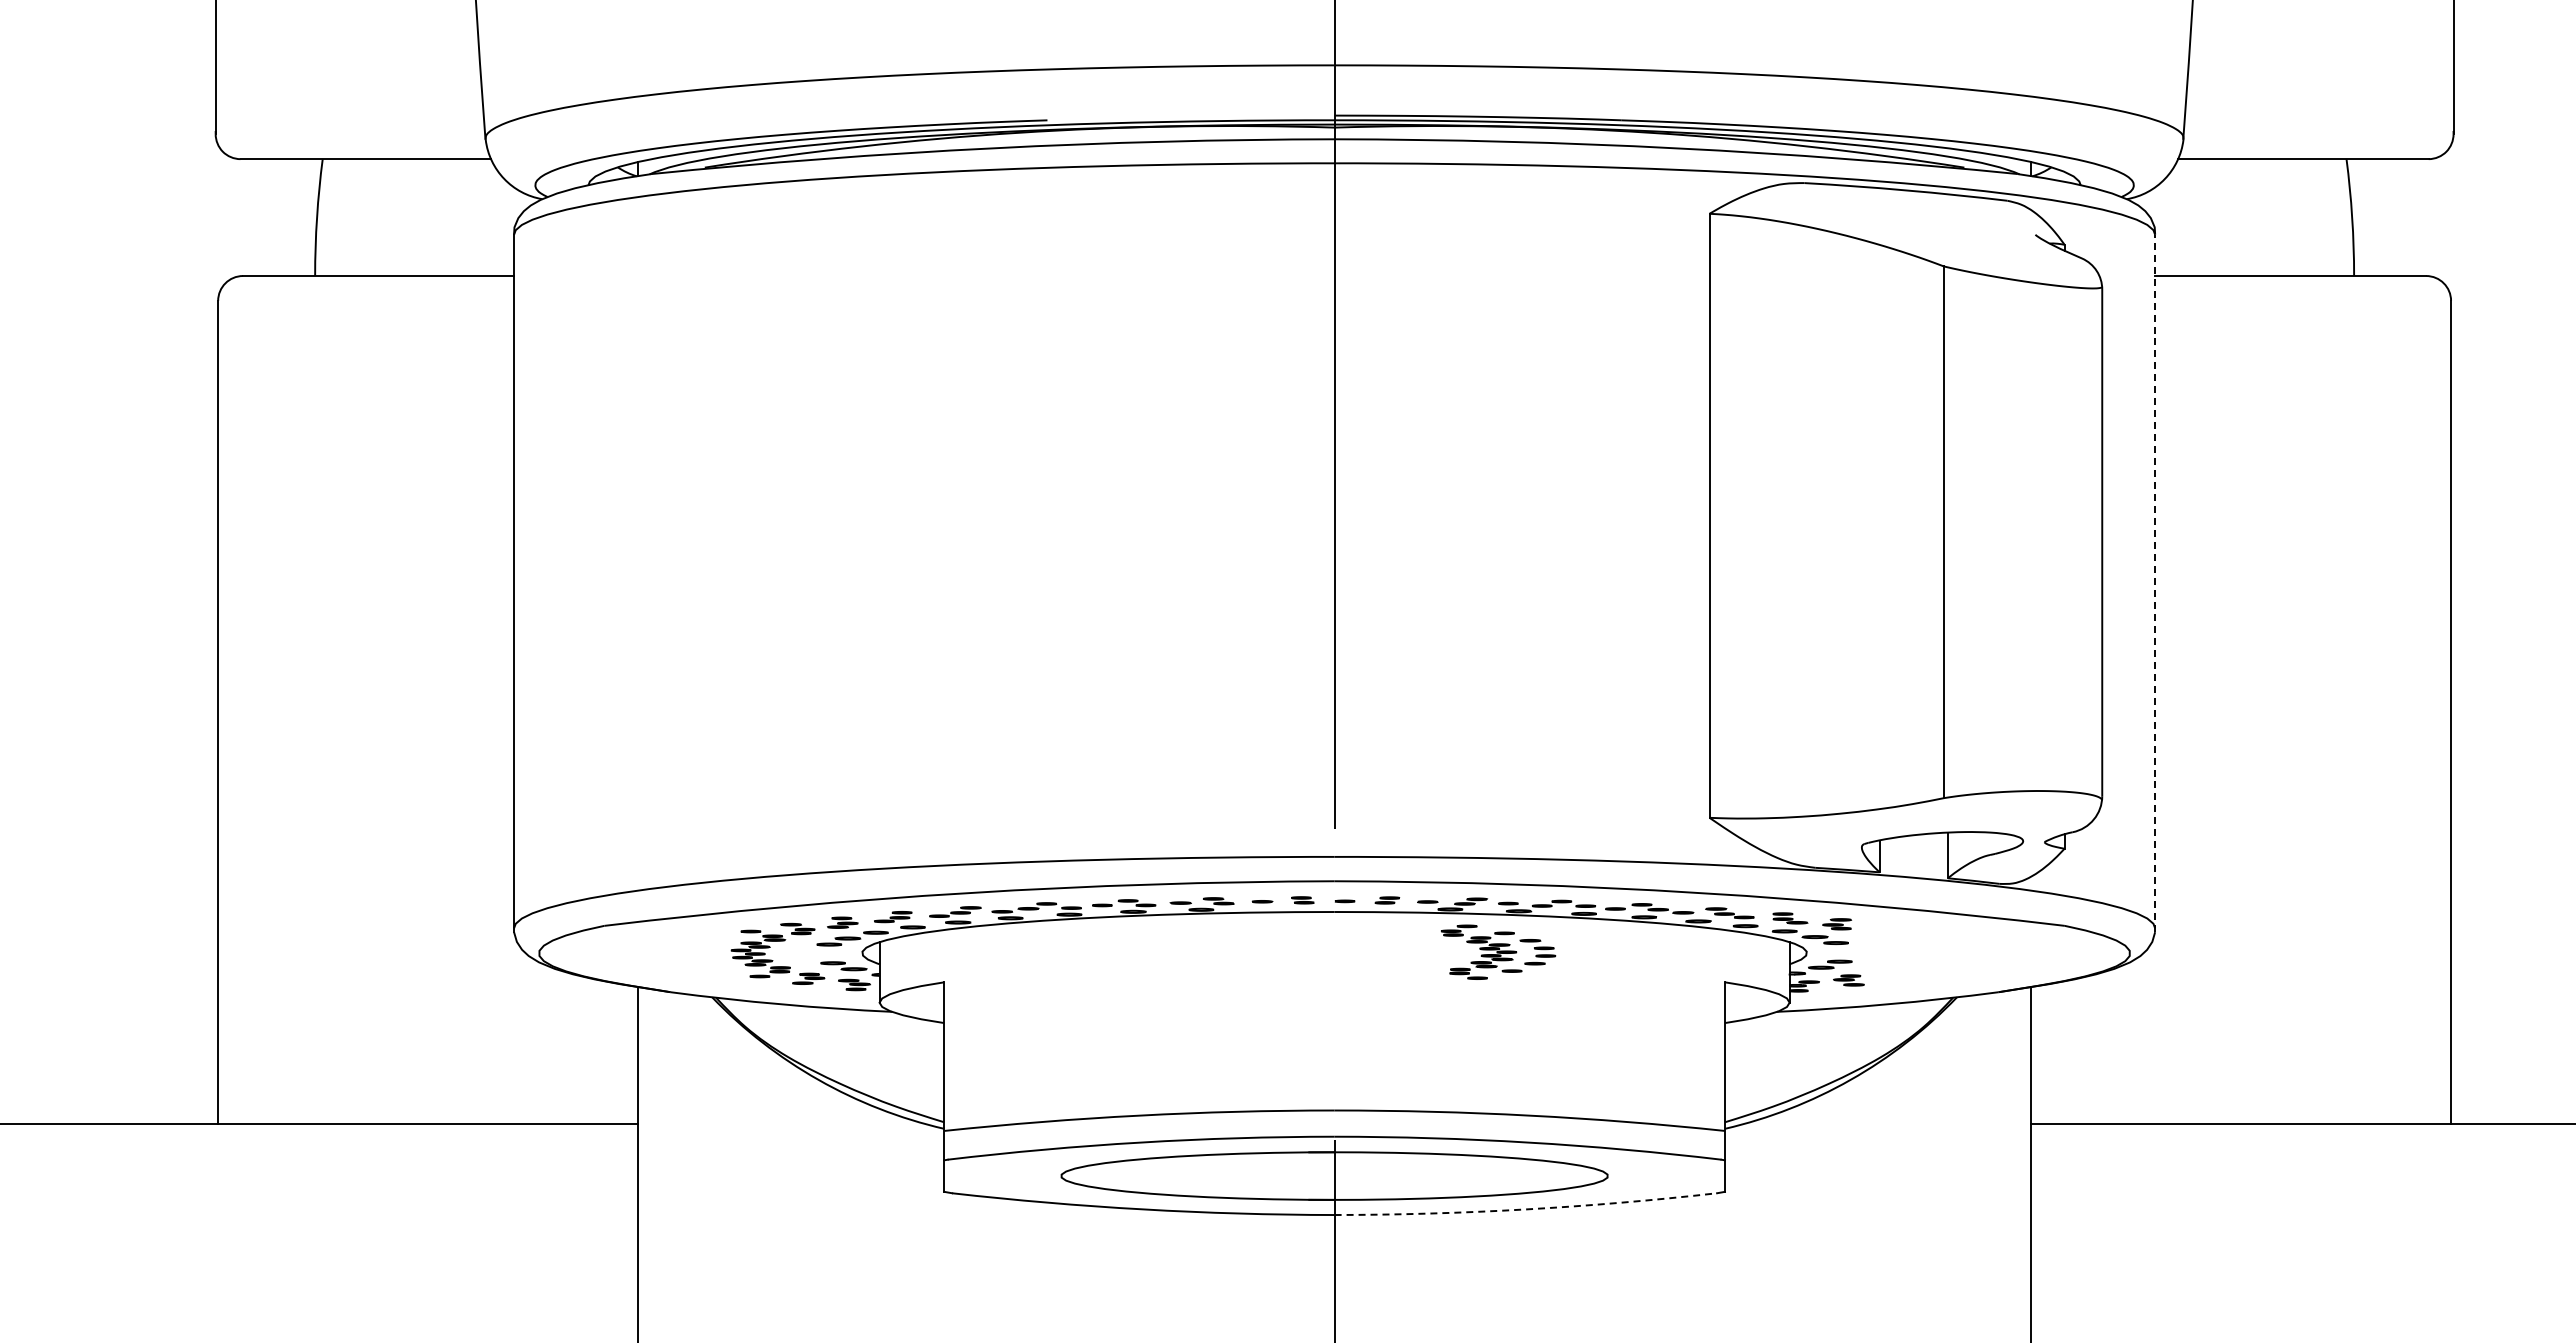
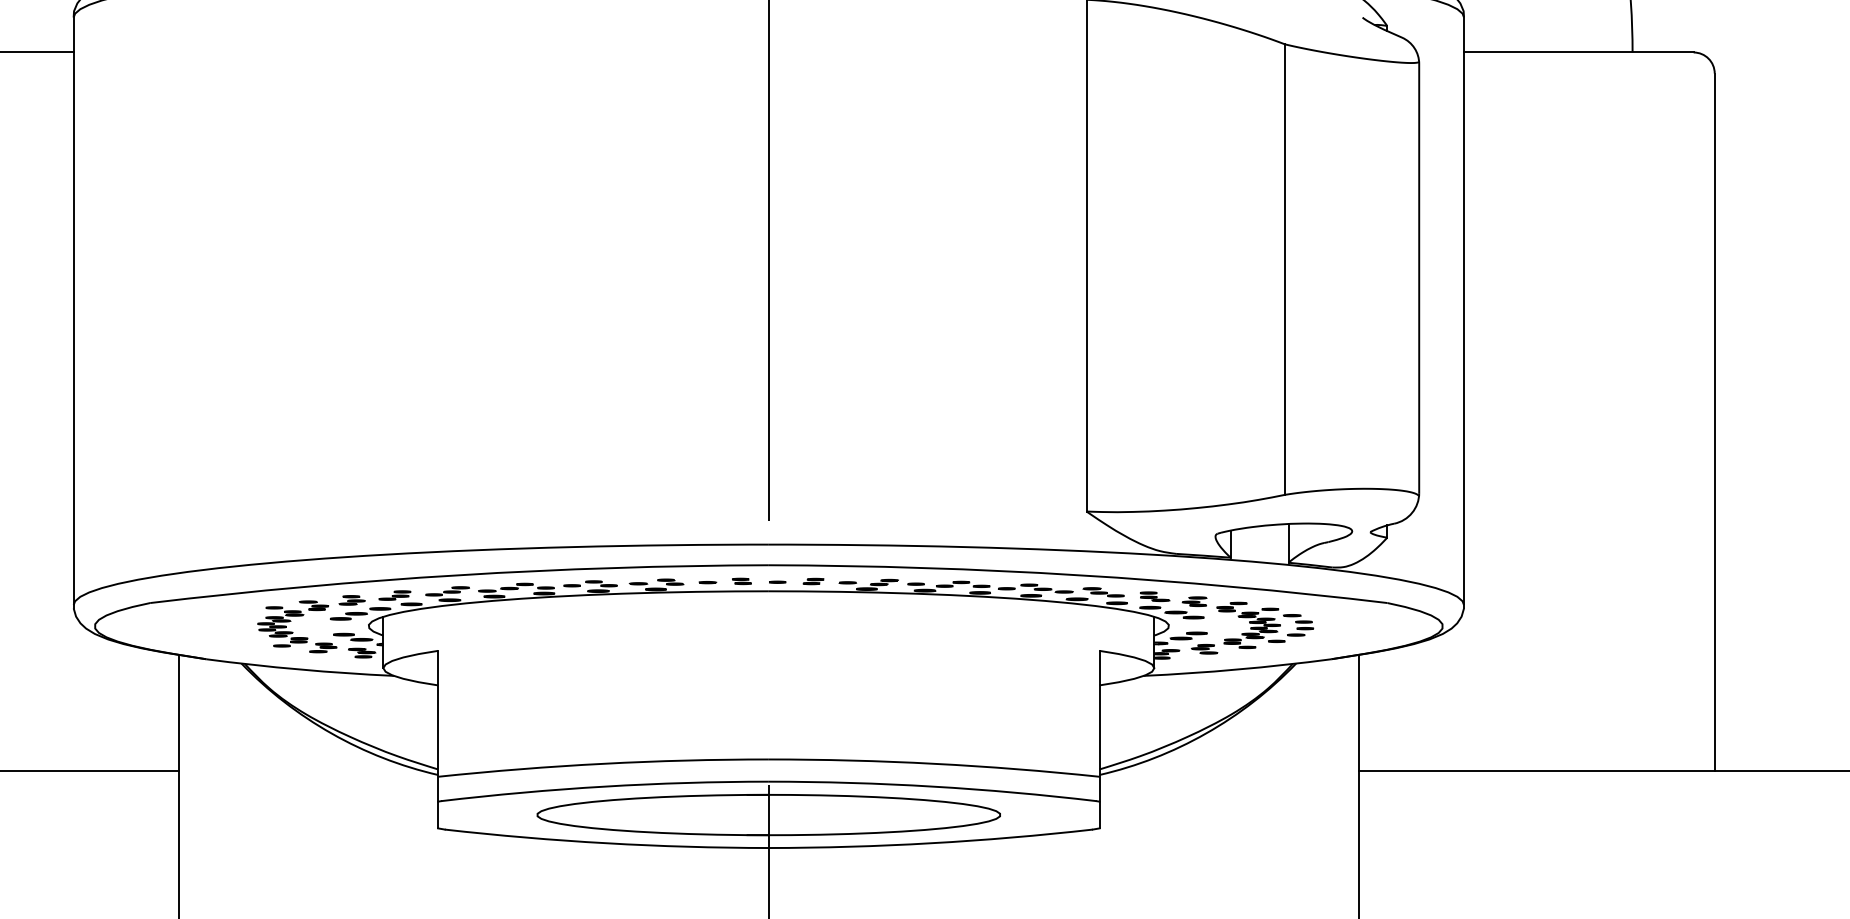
line: (2155, 583) -> (1464, 312), dashed -> solid
part: (1498, 951) -> (1265, 624), moved
arc: (1526, 1209) -> (931, 843), dashed -> solid

